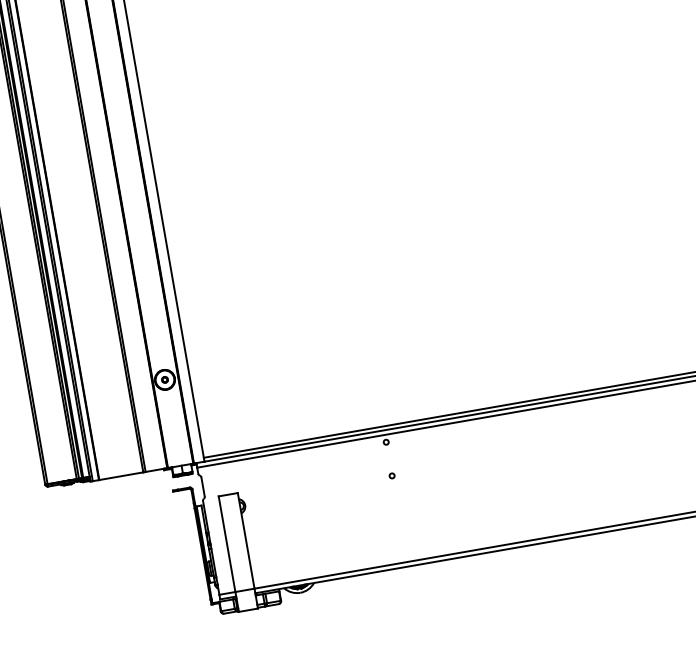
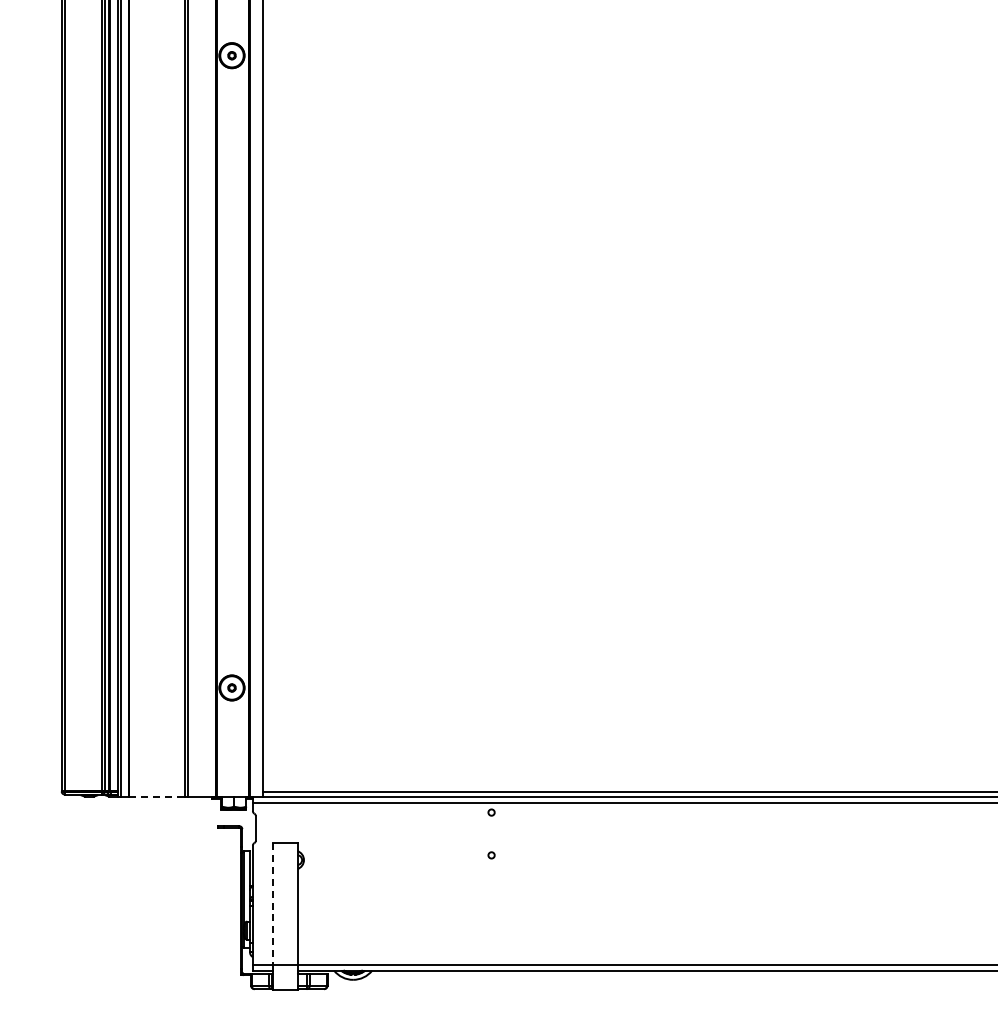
line: (121, 476) -> (157, 797), solid -> dashed
line: (227, 544) -> (273, 904), solid -> dashed

